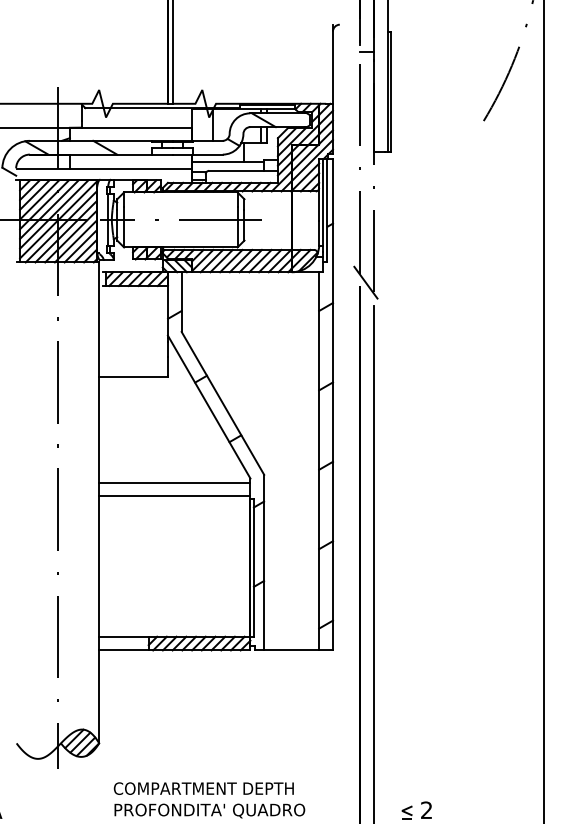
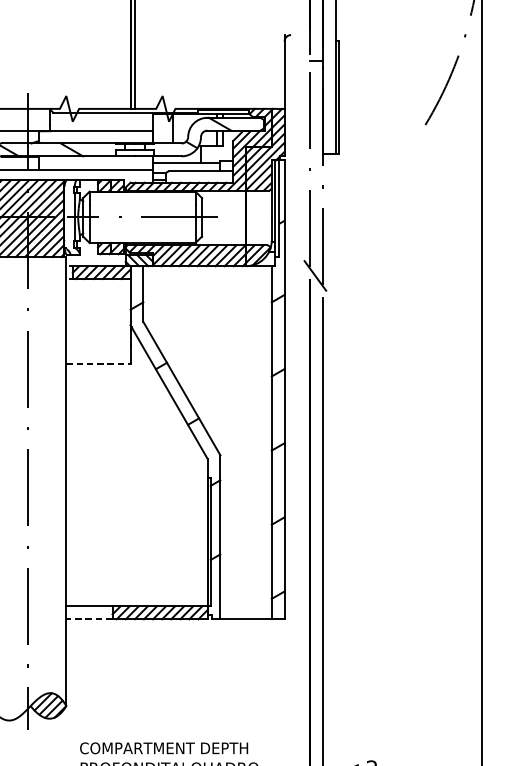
line: (134, 377) -> (99, 364), solid -> dashed
line: (174, 483) -> (136, 463), removed
line: (174, 495) -> (136, 474), removed
line: (123, 650) -> (89, 619), solid -> dashed

